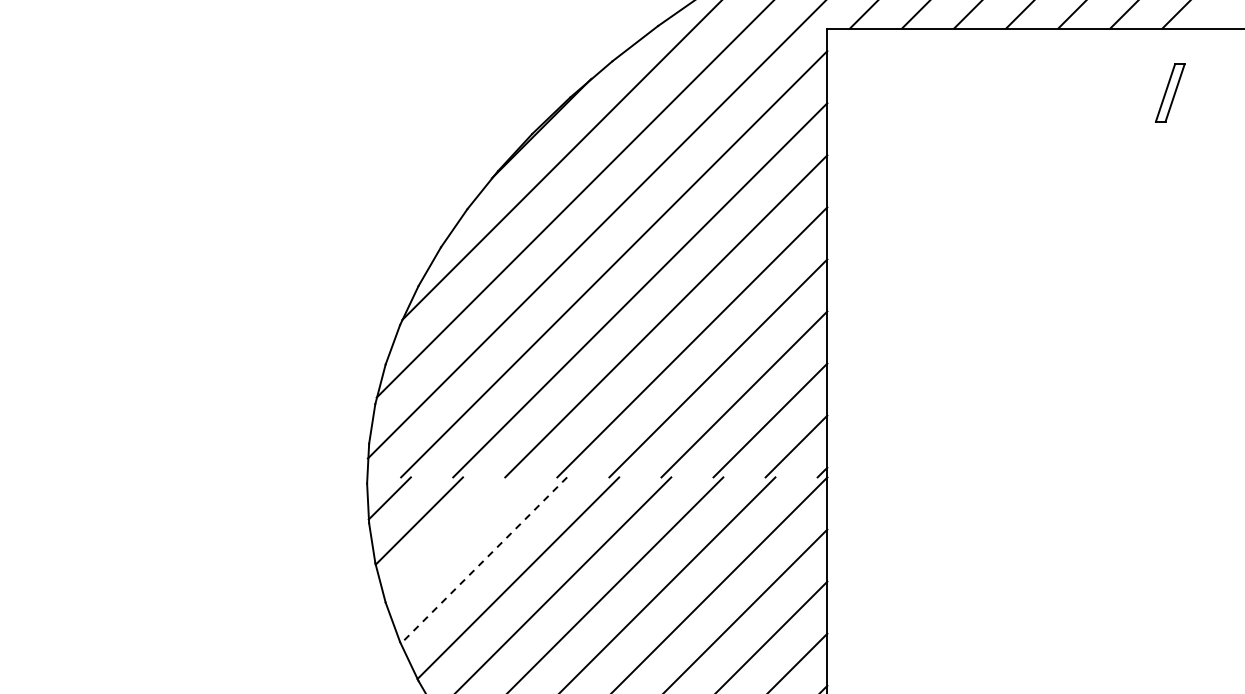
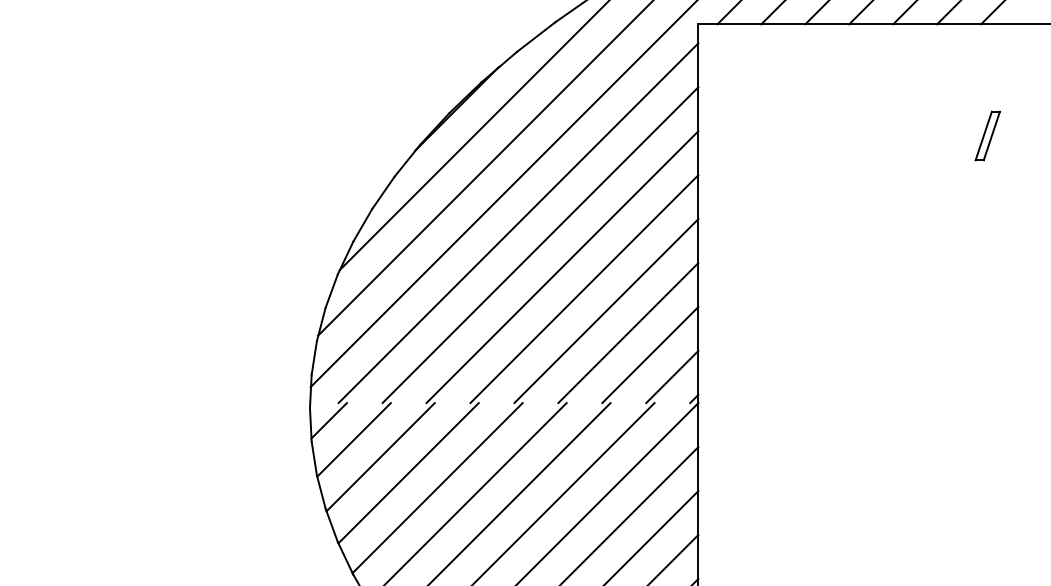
part: (1170, 92) -> (987, 135), moved
line: (450, 541) -> (380, 457), added
line: (483, 560) -> (408, 473), dashed -> solid

